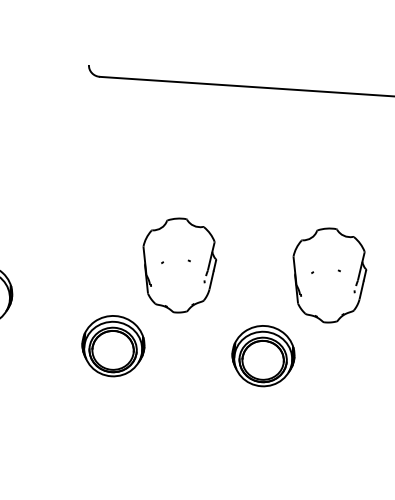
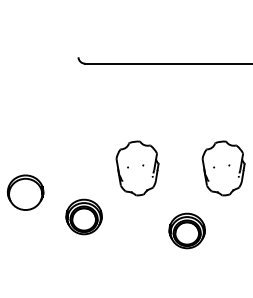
part: (112, 345) -> (83, 216), moved
part: (262, 355) -> (186, 230), moved

